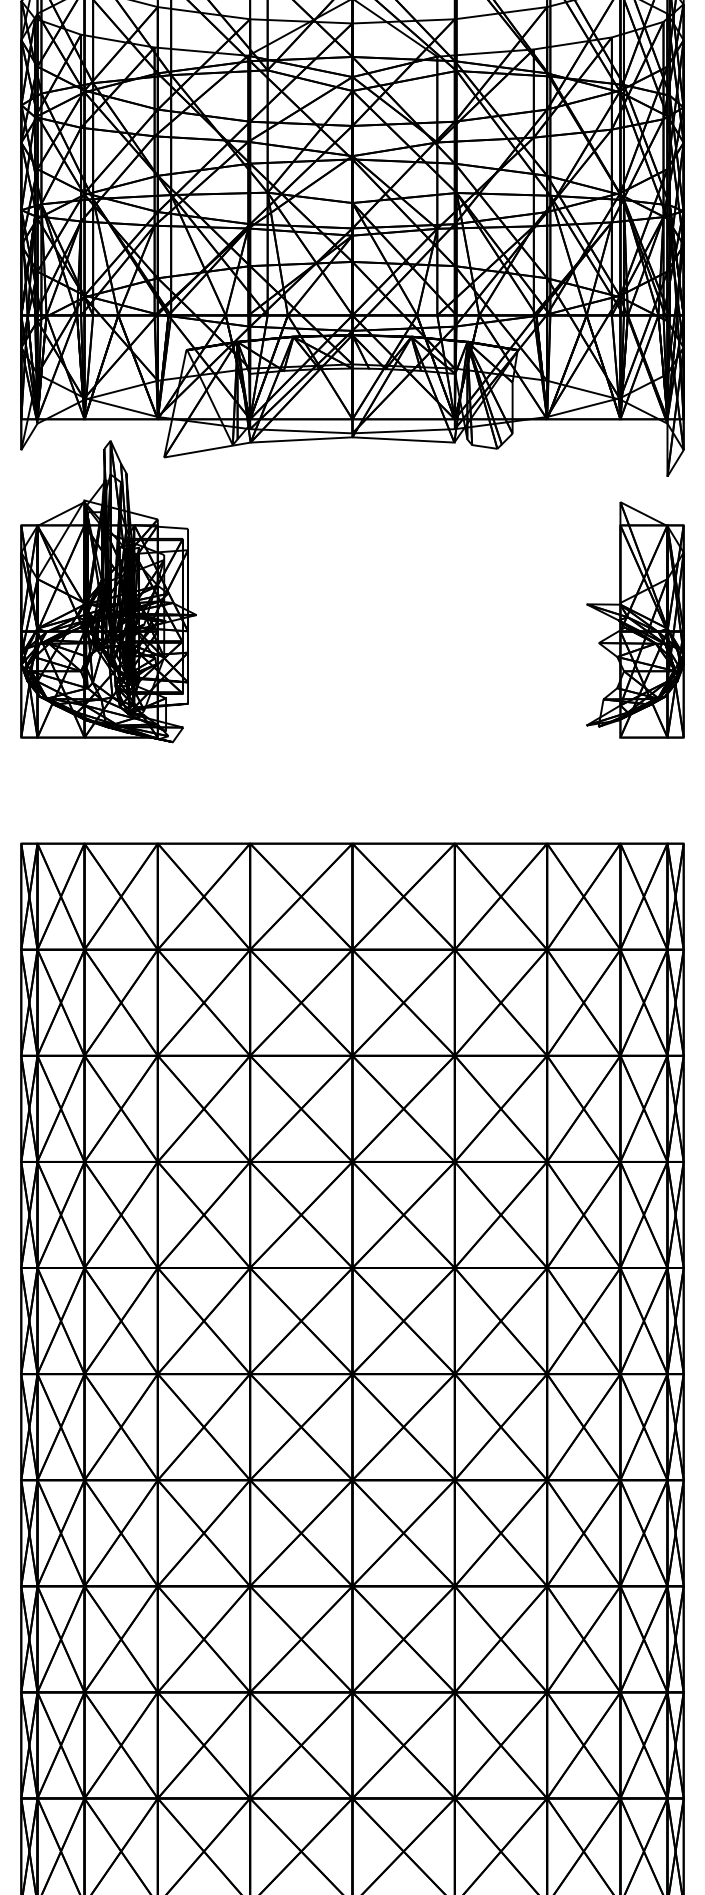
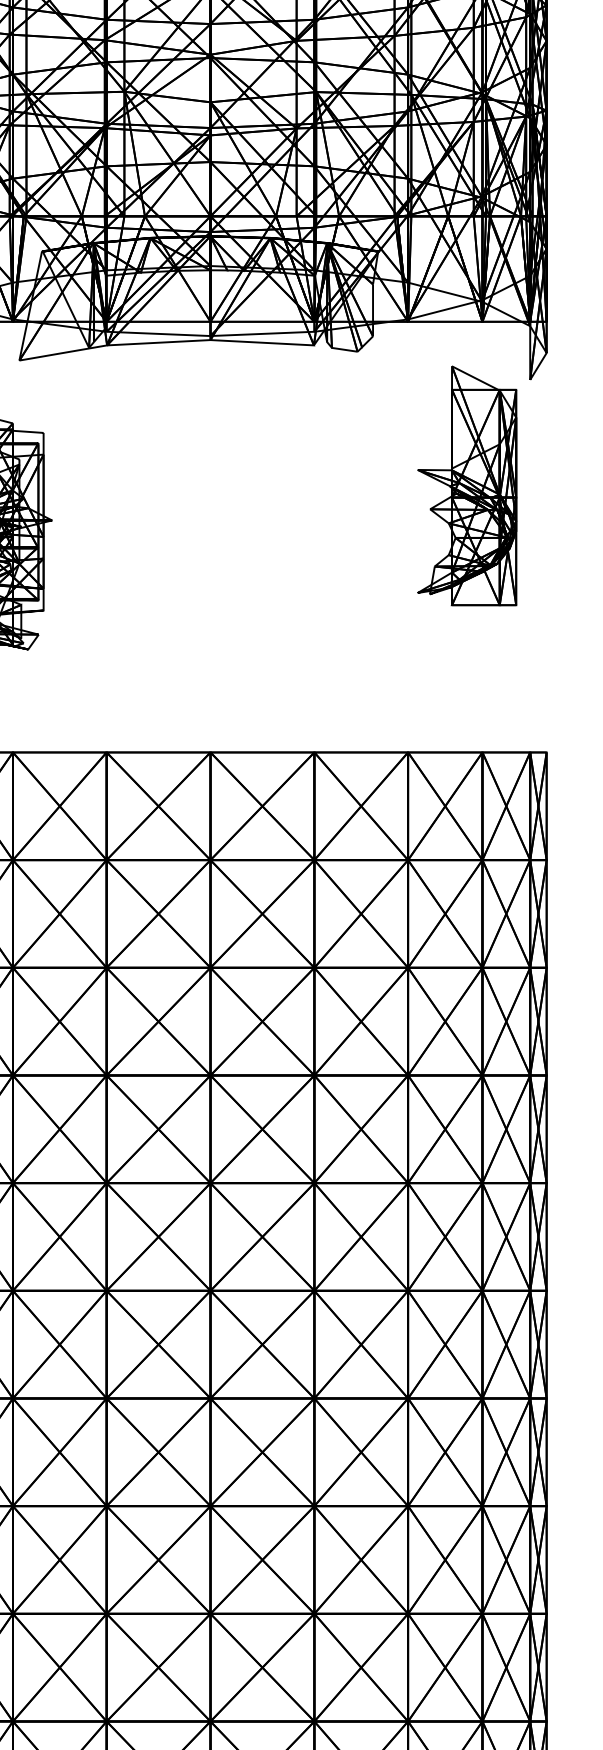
part: (635, 619) -> (467, 485), moved

